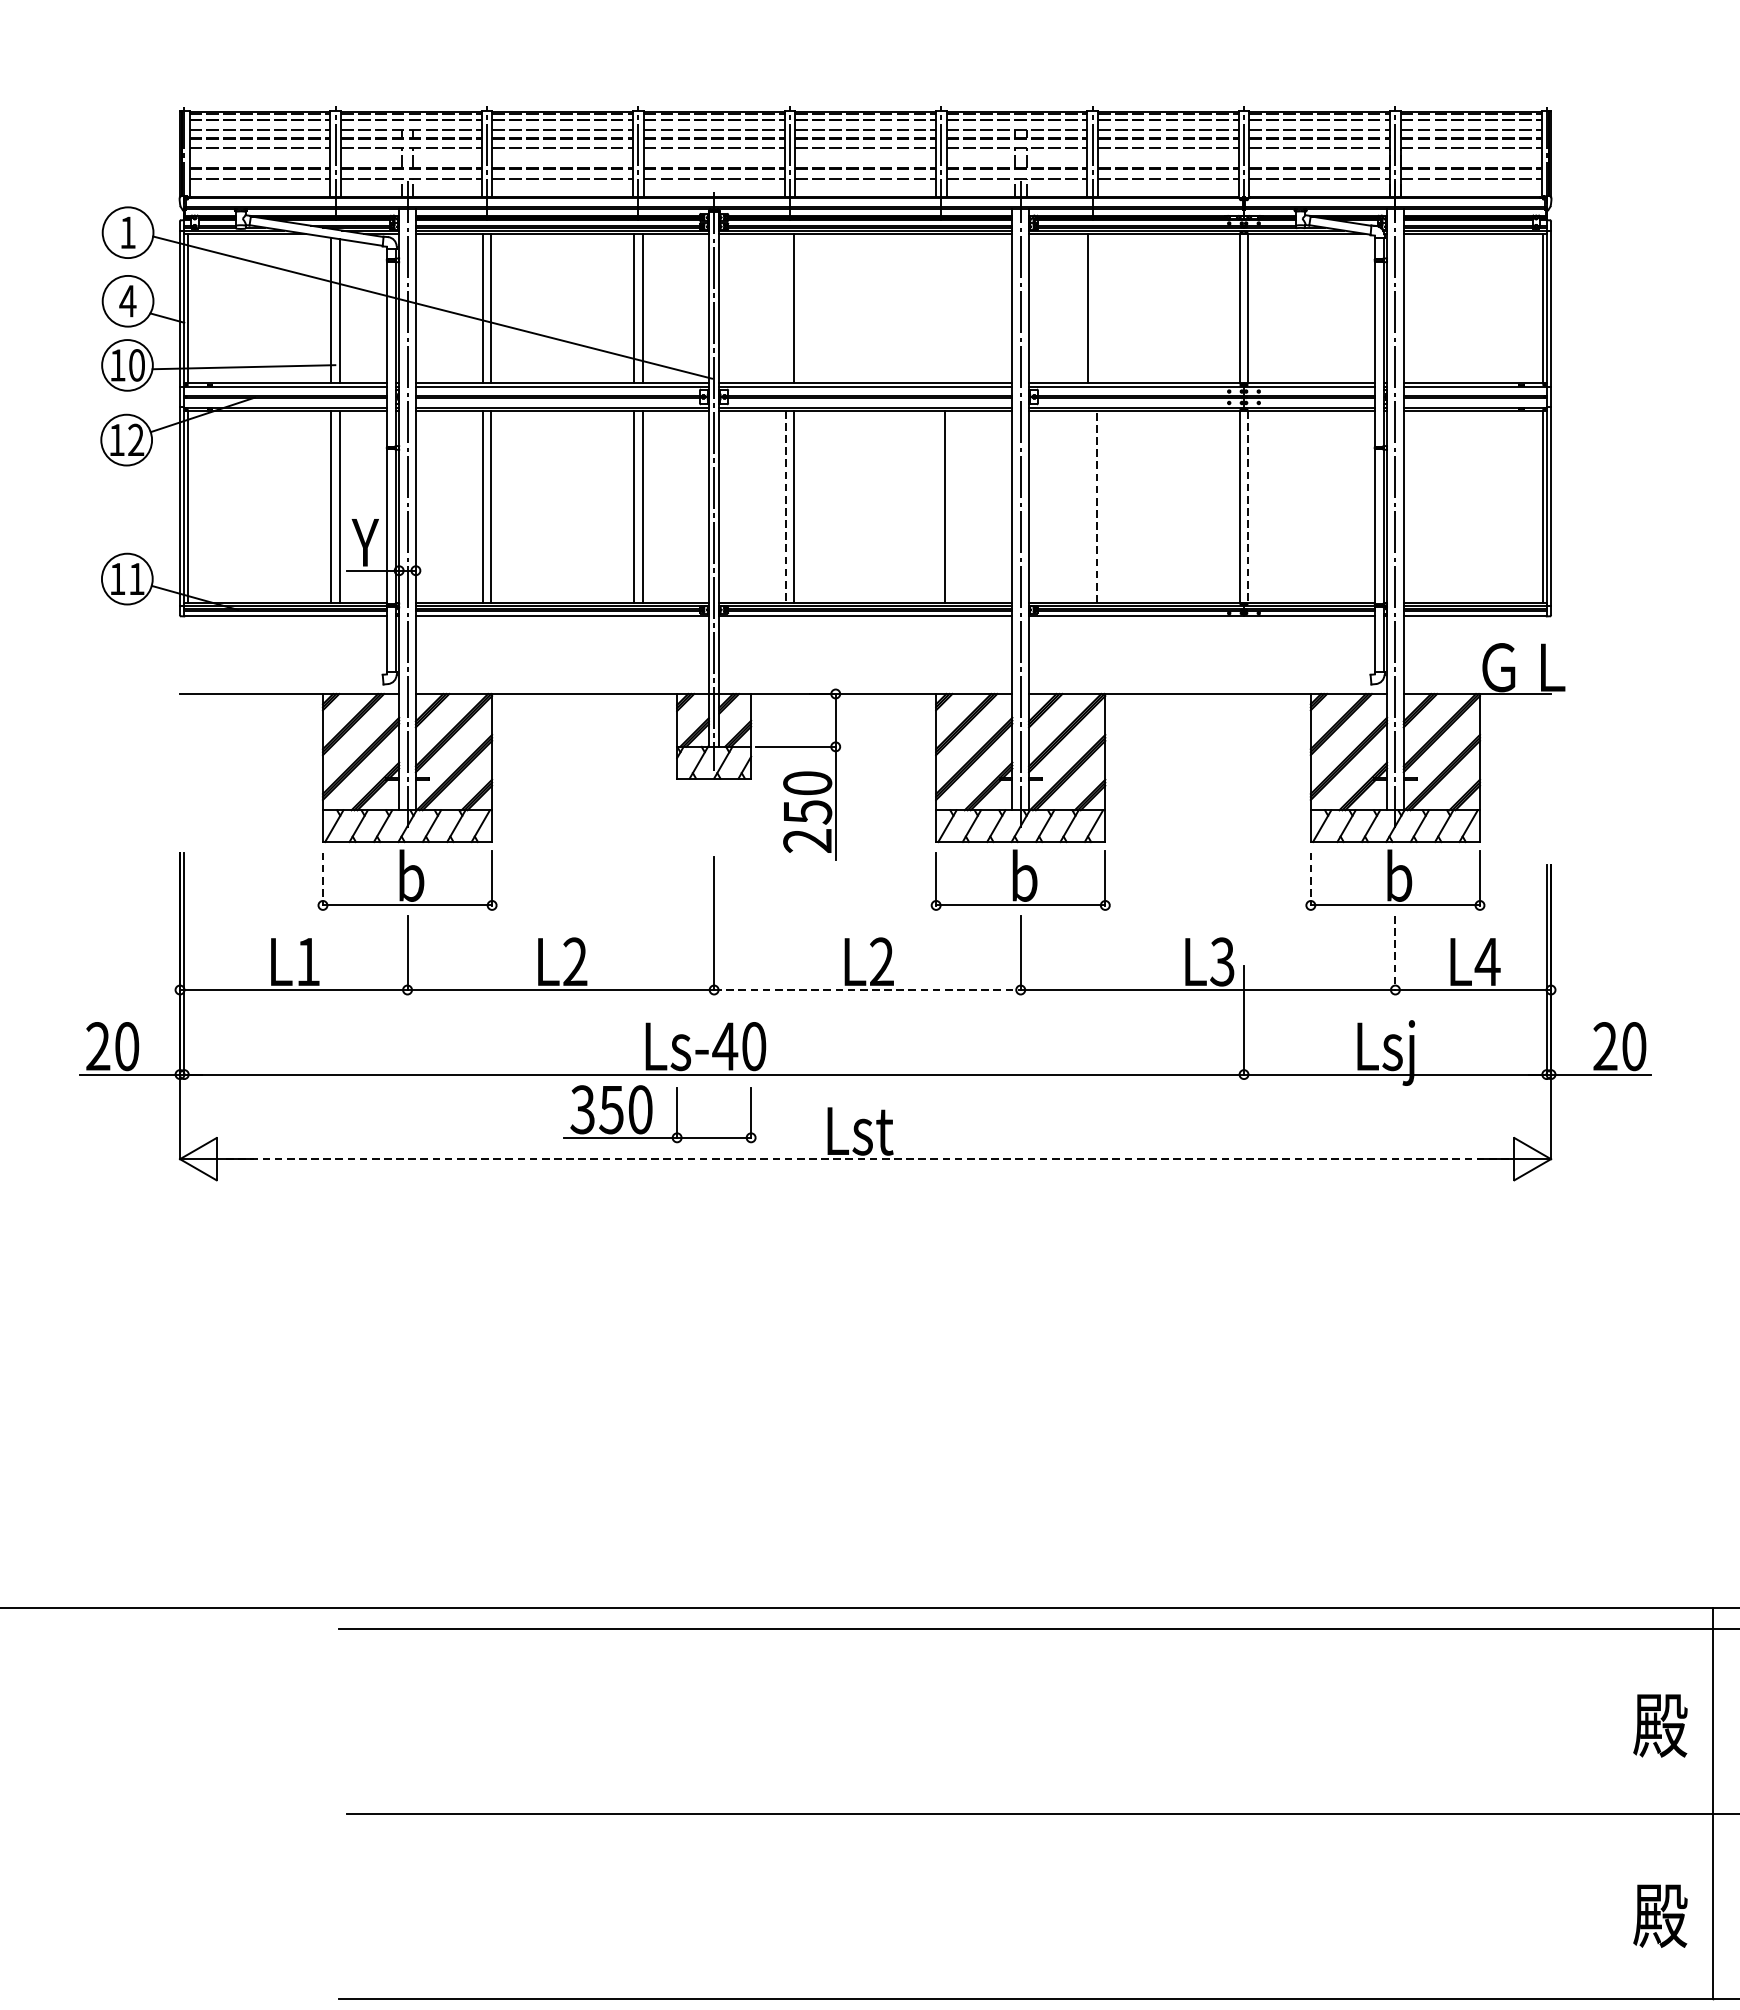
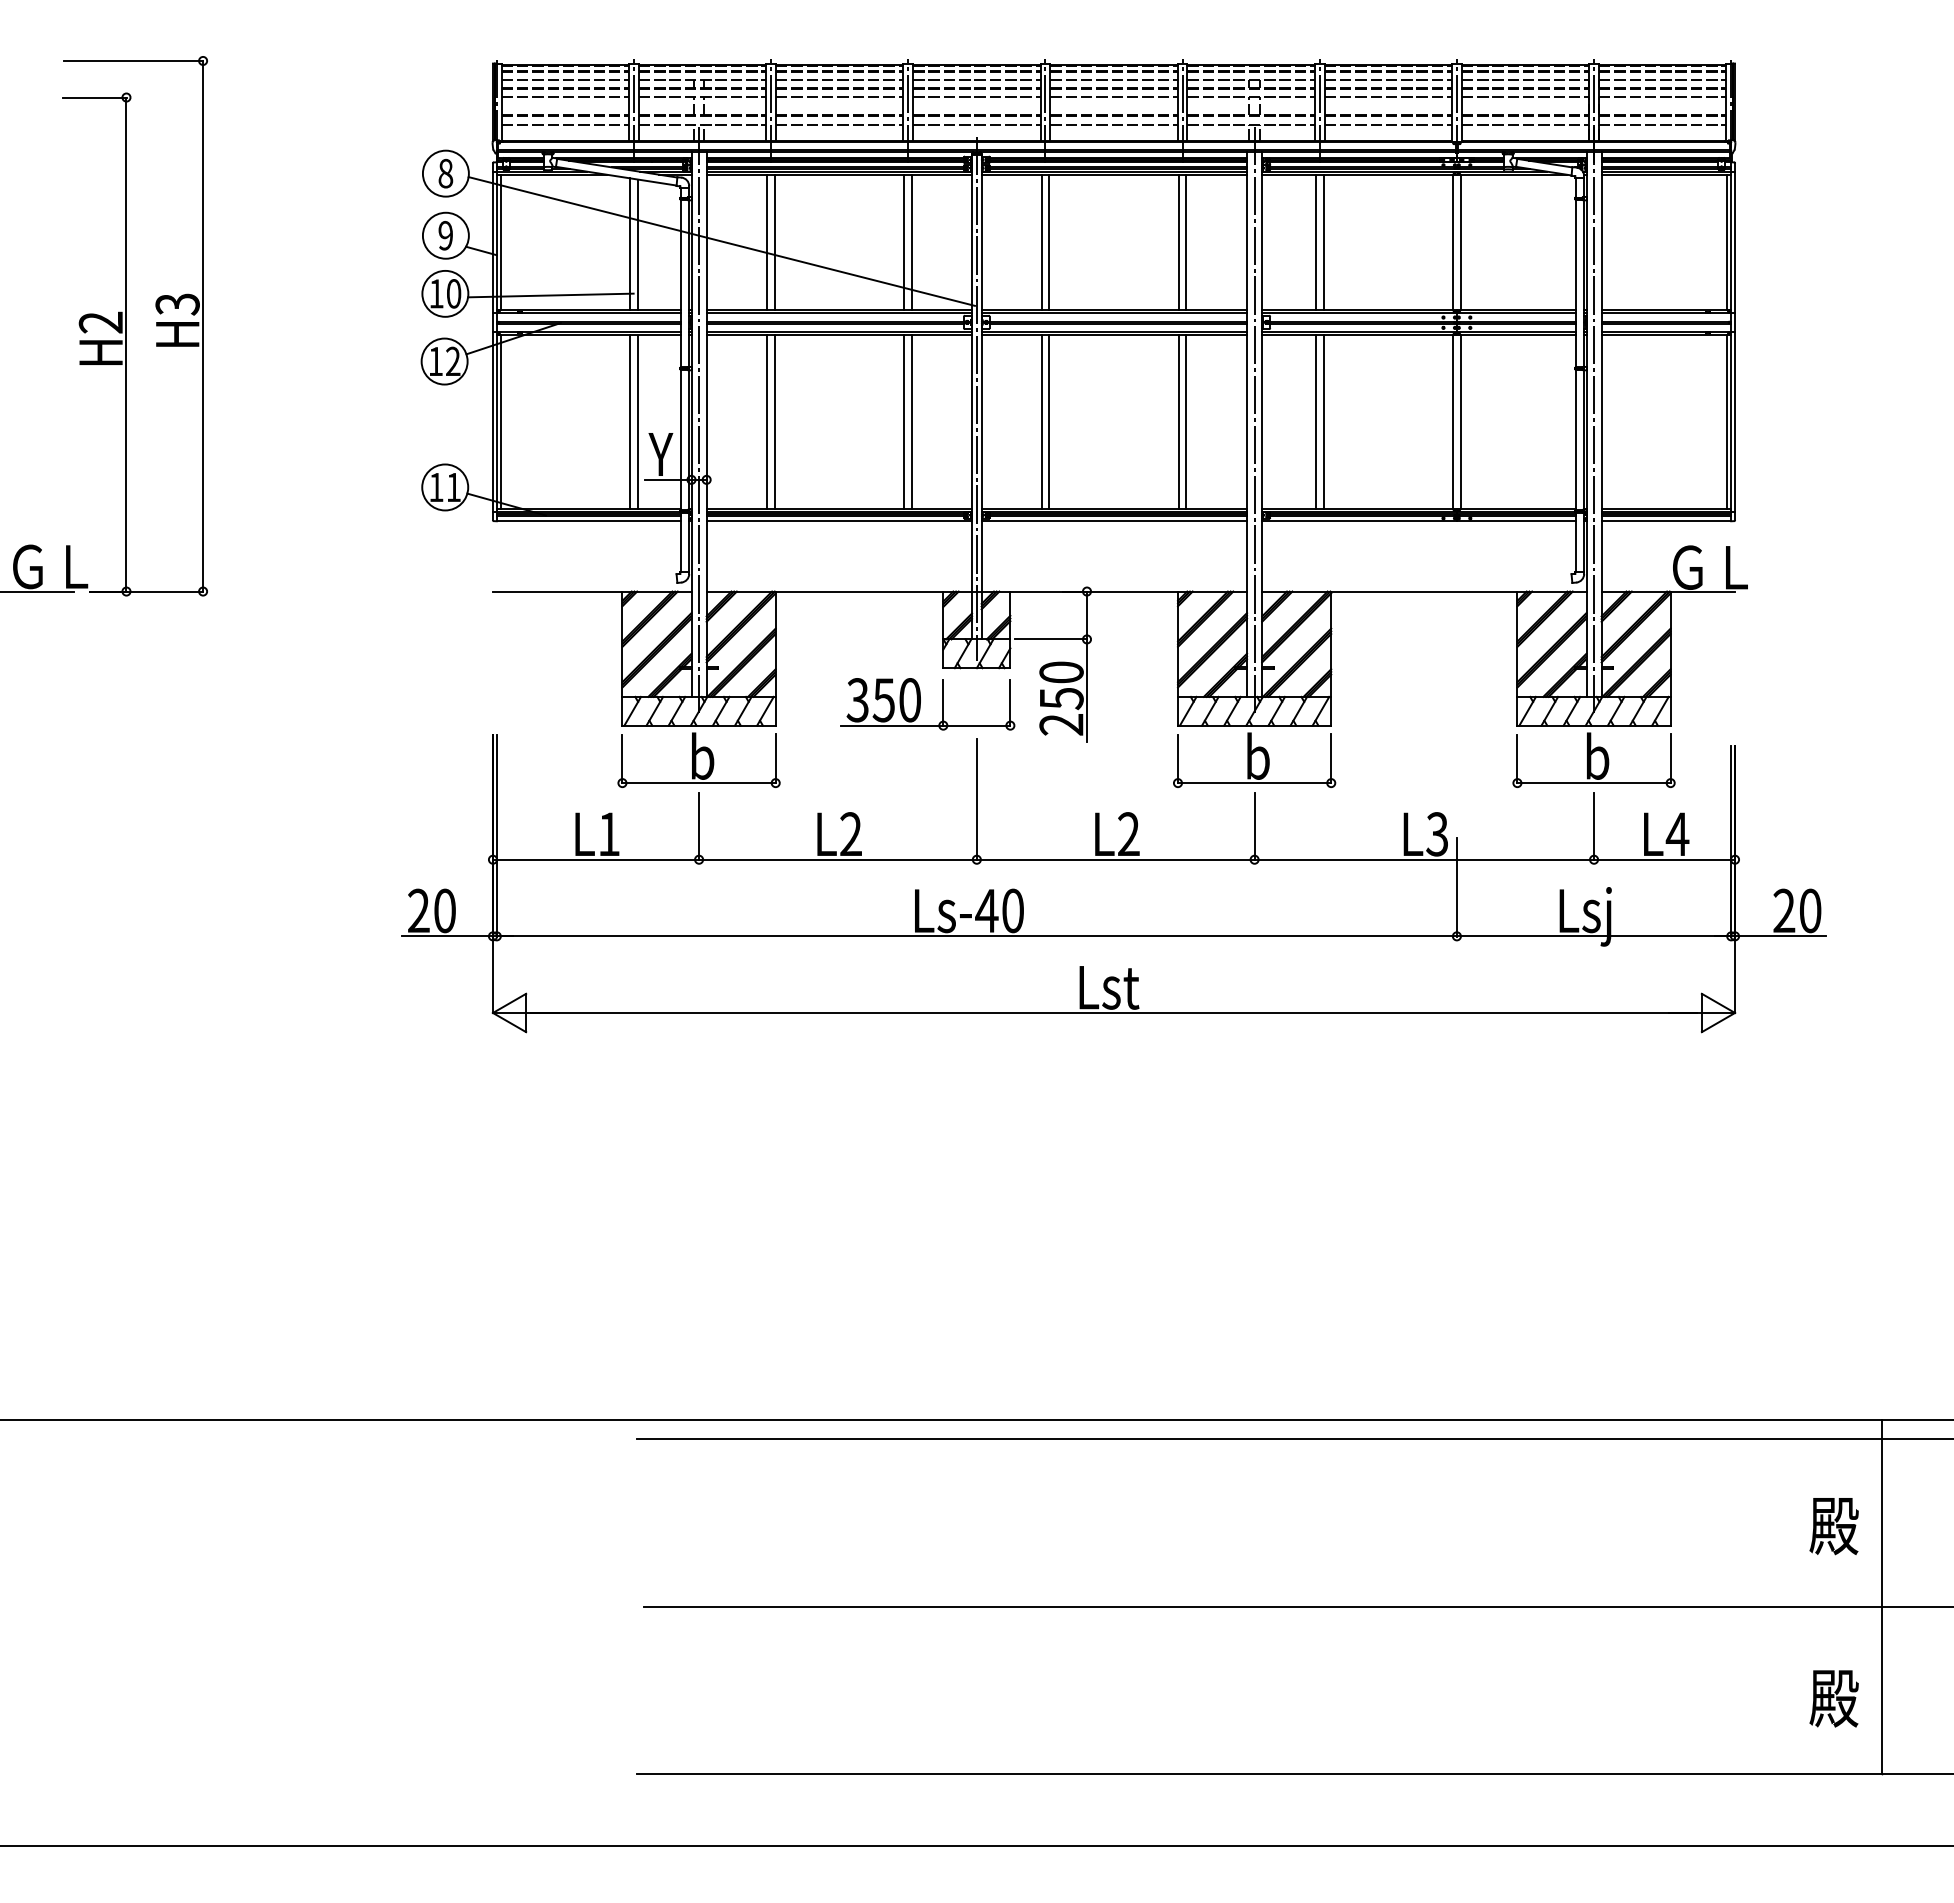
text: (127, 232) -> (445, 173), 1 -> 8
text: (127, 300) -> (445, 235), 4 -> 9
line: (785, 308) -> (1041, 242), added
line: (936, 308) -> (1178, 242), added
line: (945, 308) -> (1186, 242), added
line: (1096, 308) -> (1323, 242), added
line: (785, 506) -> (1041, 421), dashed -> solid
line: (936, 506) -> (1178, 421), added
line: (1087, 506) -> (1315, 421), added
line: (1096, 506) -> (1323, 421), dashed -> solid
line: (1247, 506) -> (1460, 421), dashed -> solid
line: (323, 879) -> (622, 759), dashed -> solid
line: (1310, 879) -> (1517, 759), dashed -> solid
line: (1395, 953) -> (1594, 826), dashed -> solid
line: (867, 989) -> (1115, 859), dashed -> solid
part: (651, 1114) -> (920, 704), moved
line: (866, 1158) -> (1114, 1012), dashed -> solid

